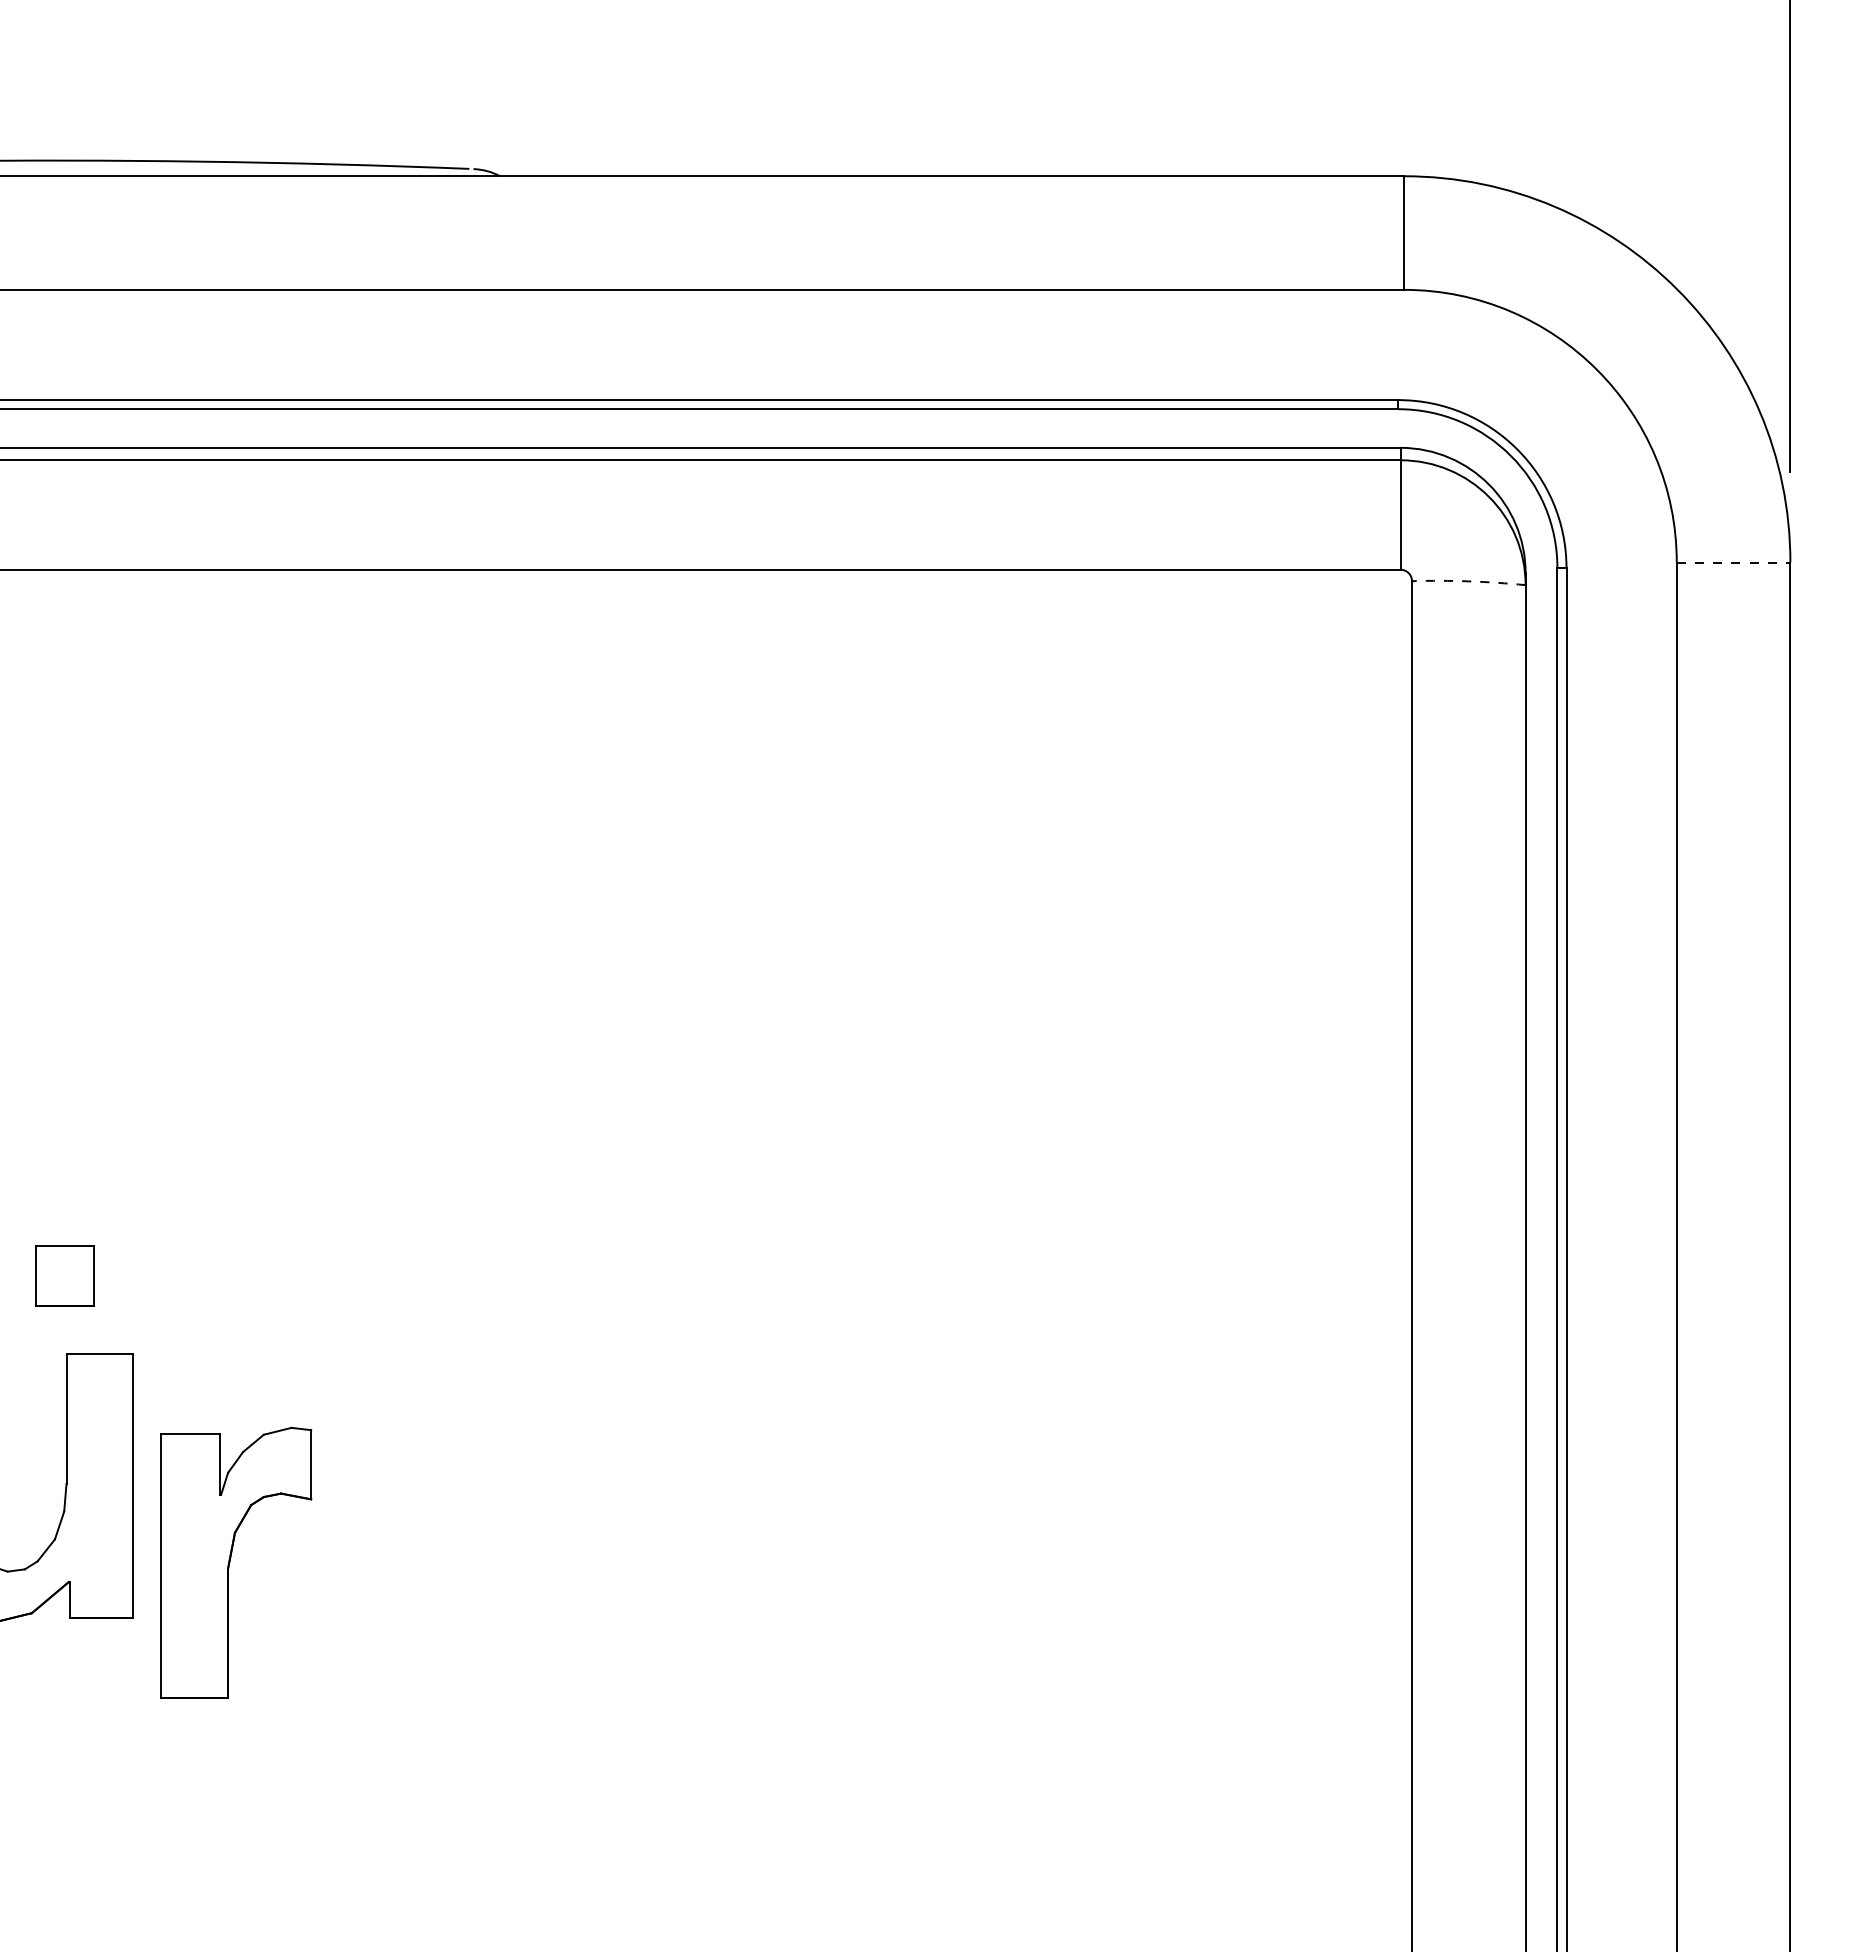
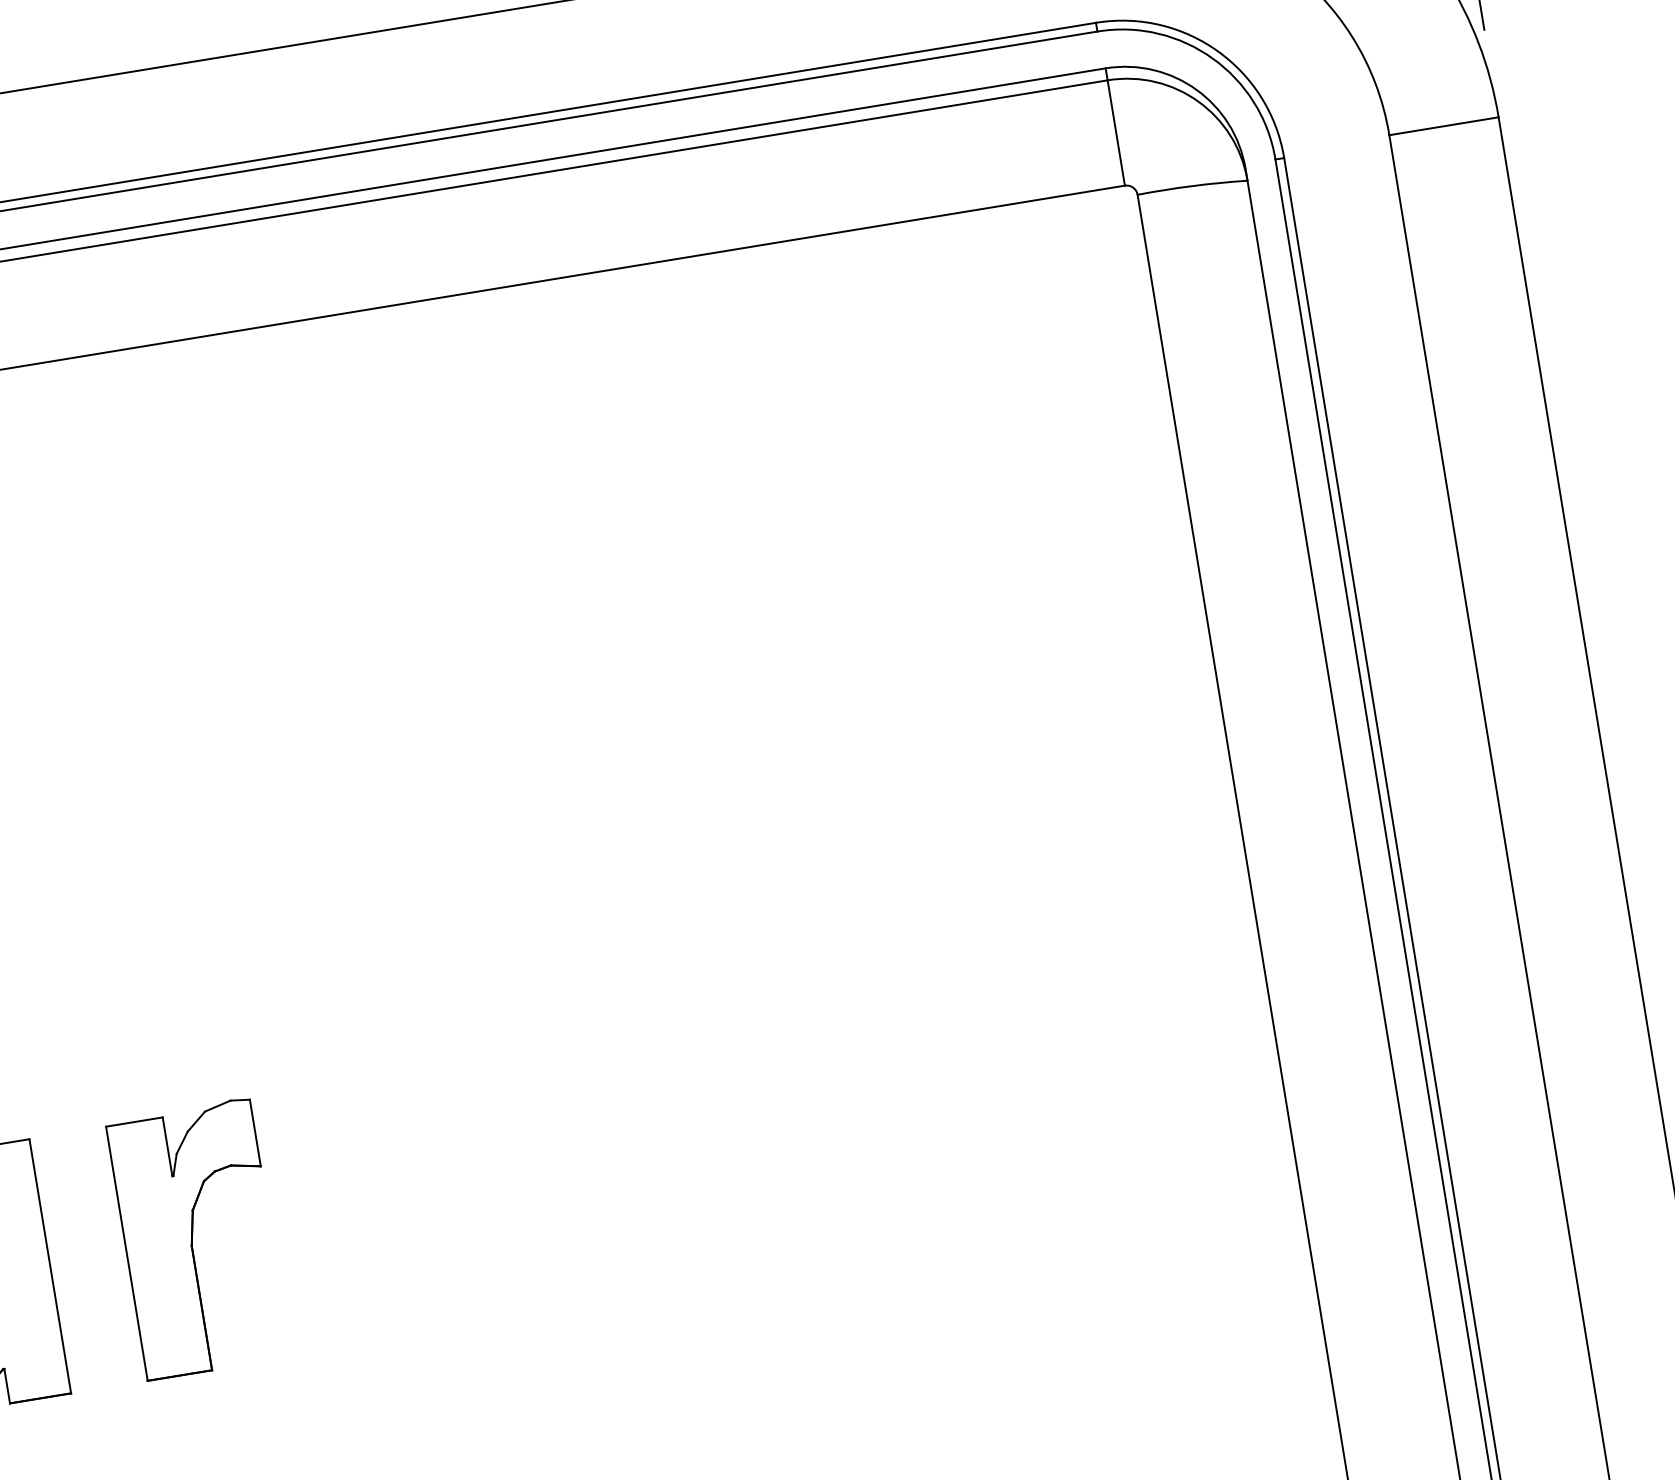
line: (1733, 562) -> (1443, 126), dashed -> solid
arc: (1468, 581) -> (1191, 186), dashed -> solid
part: (236, 1562) -> (198, 1238), moved

